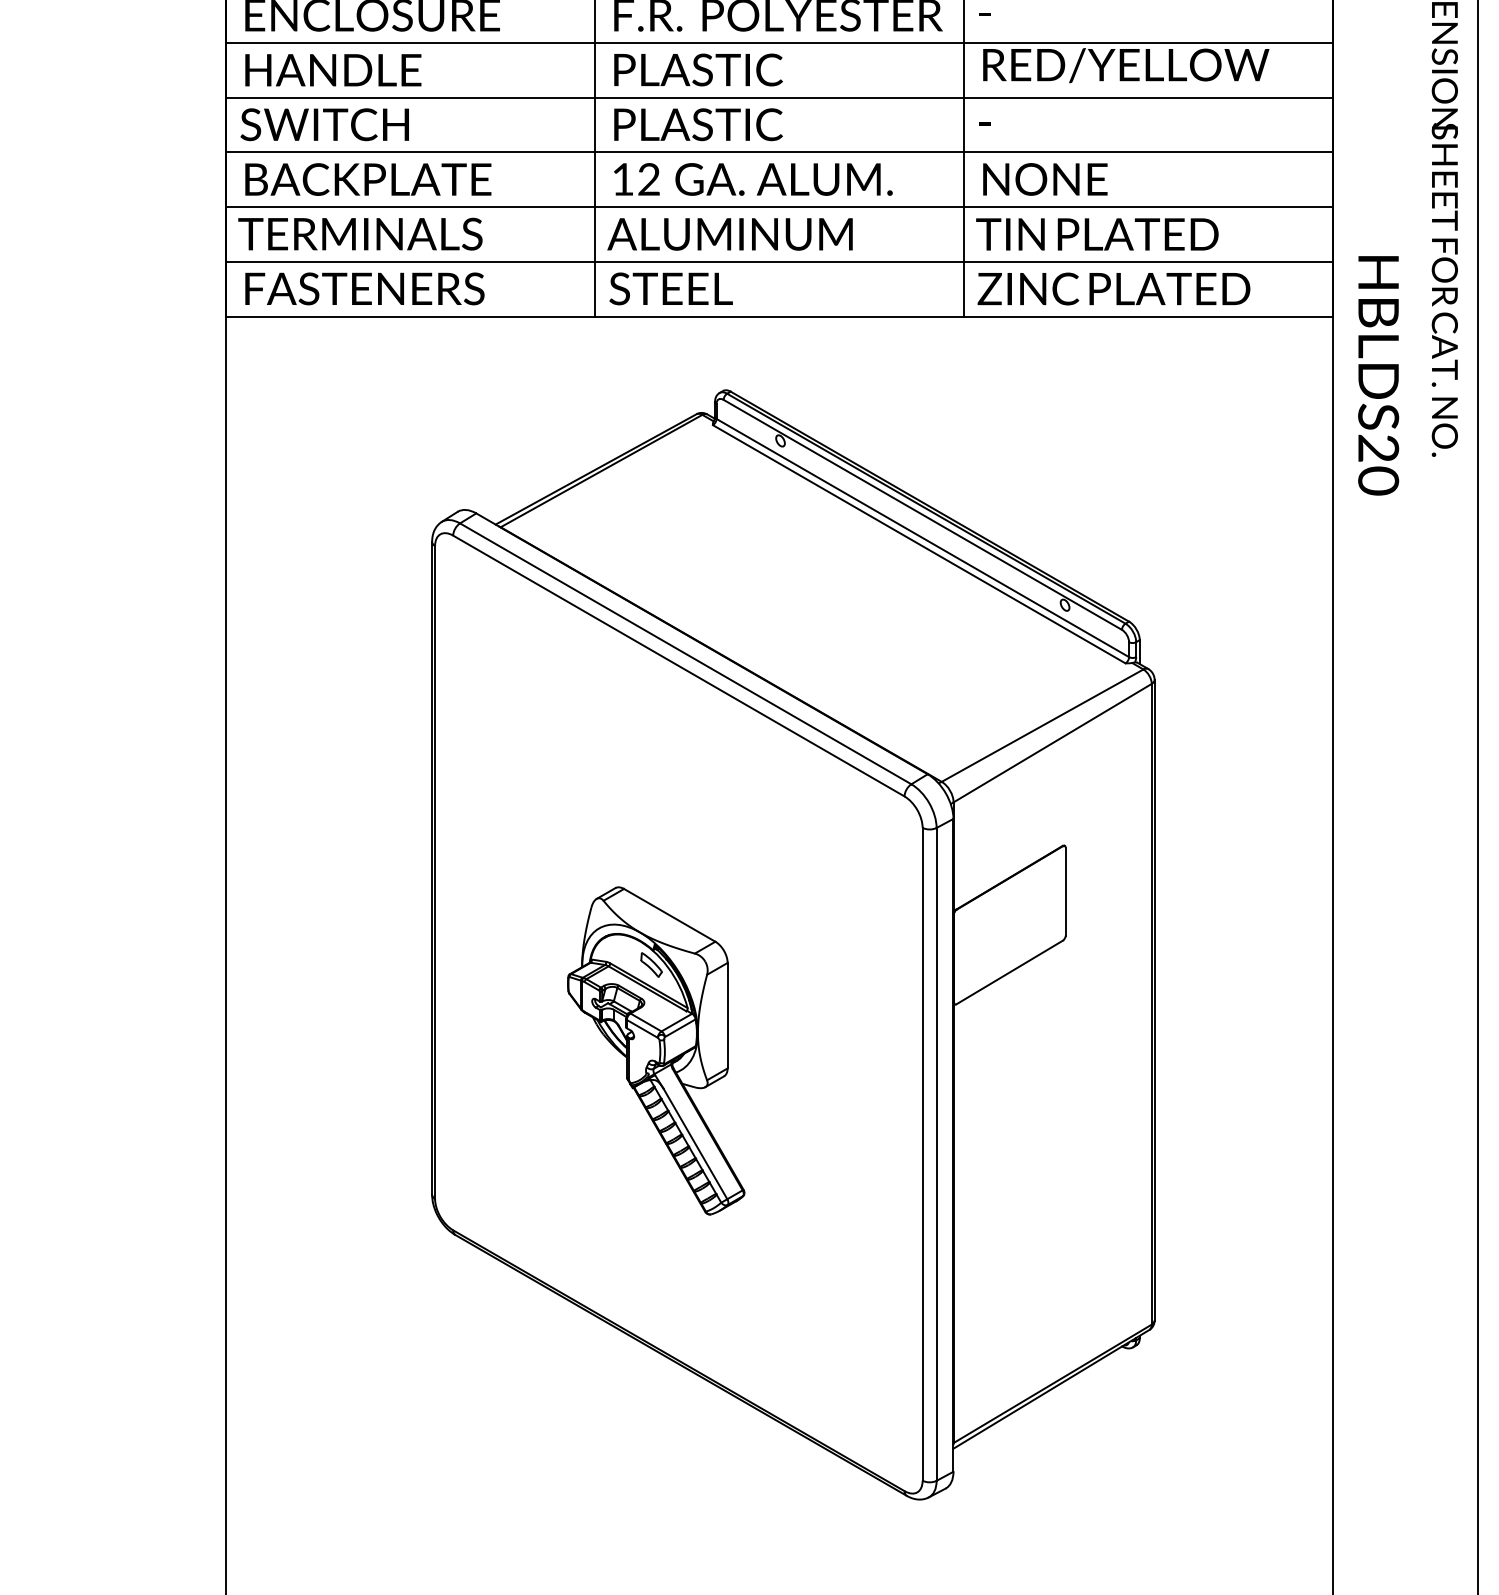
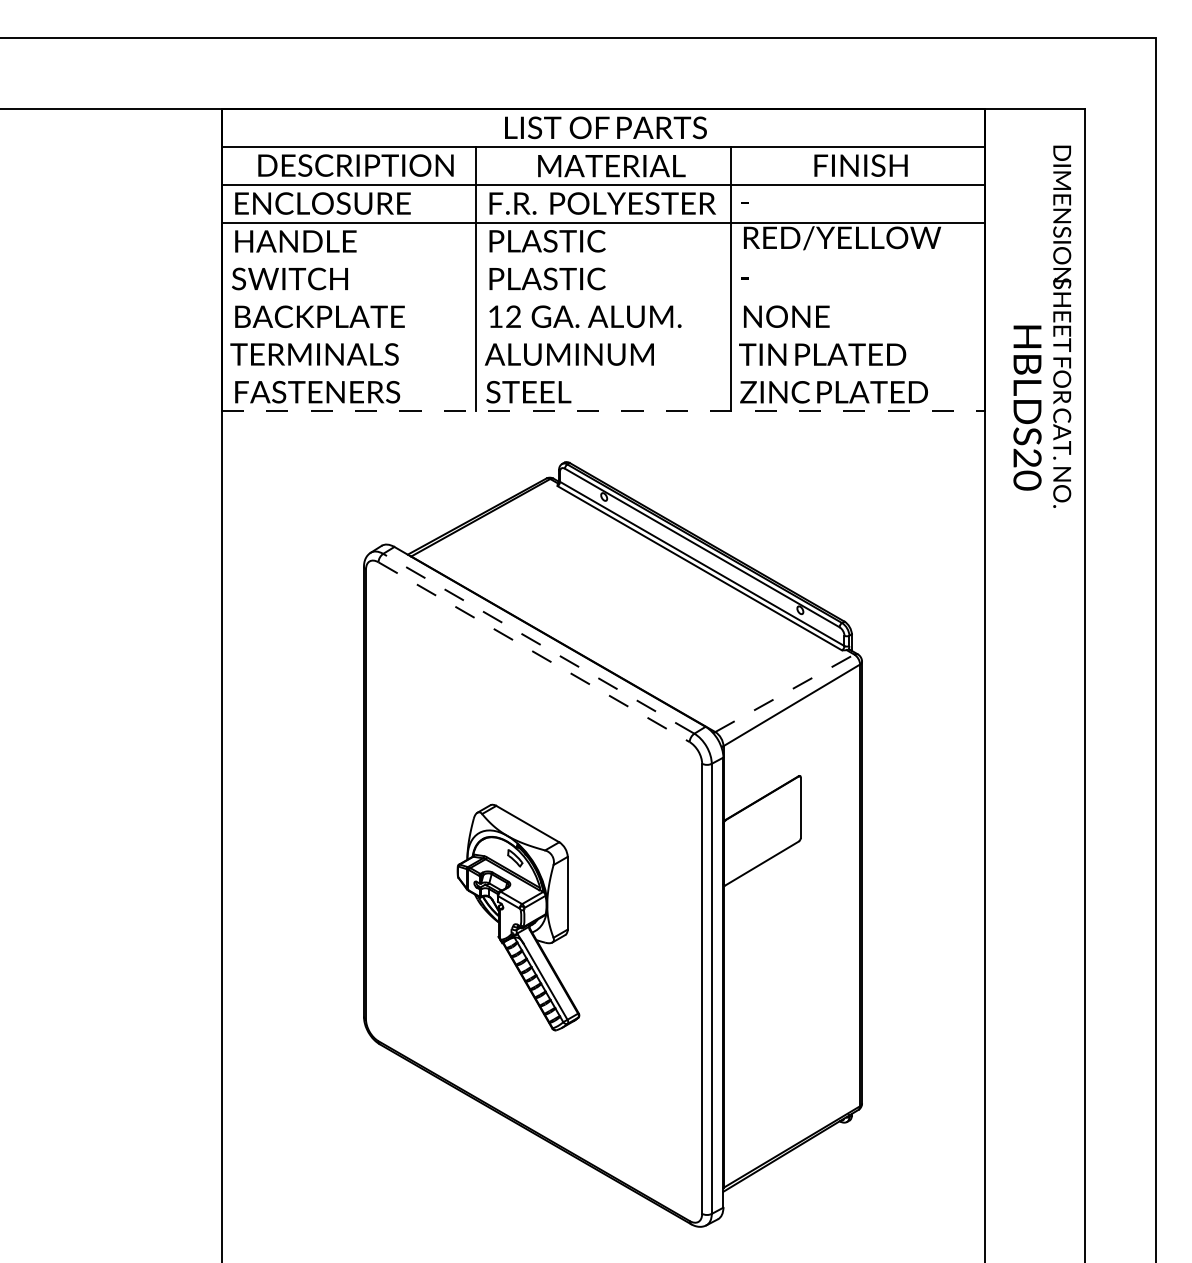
line: (778, 97) -> (602, 260), removed
line: (778, 152) -> (602, 298), removed
line: (778, 206) -> (602, 335), removed
line: (778, 261) -> (602, 373), removed
line: (779, 316) -> (603, 411), solid -> dashed
text: (1378, 374) -> (1027, 407), moved
line: (685, 653) -> (538, 643), solid -> dashed
line: (679, 666) -> (534, 652), solid -> dashed
line: (1042, 725) -> (784, 693), solid -> dashed

